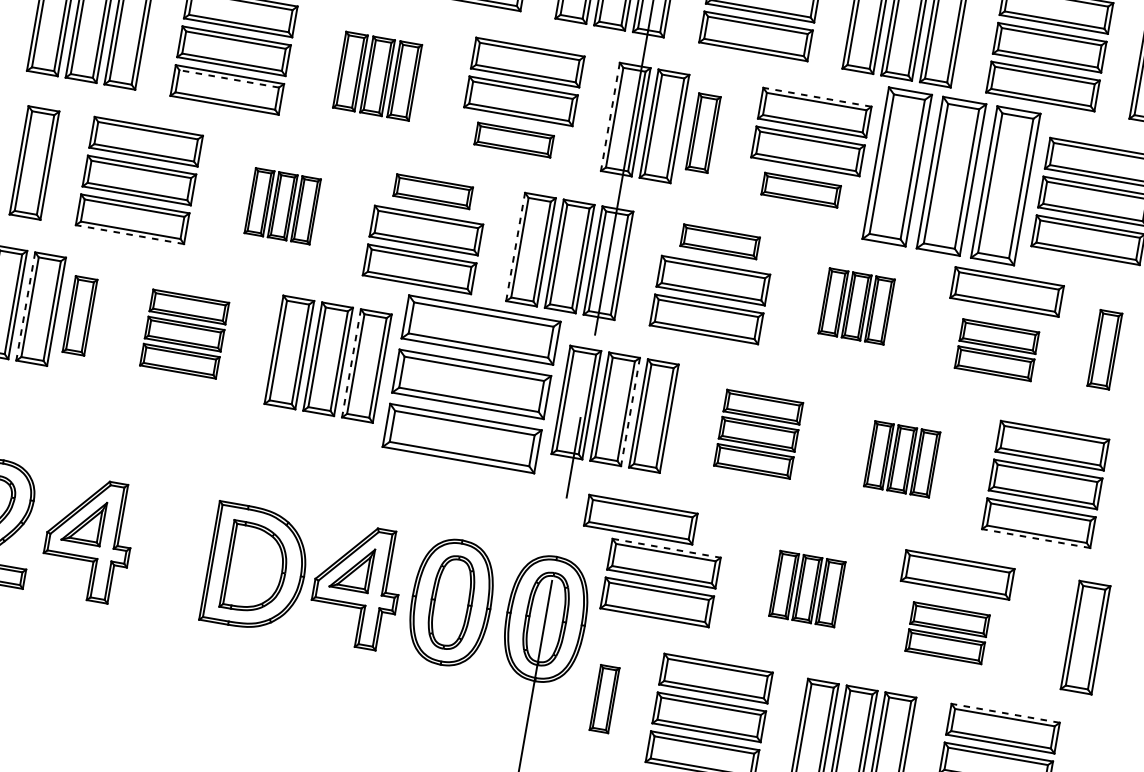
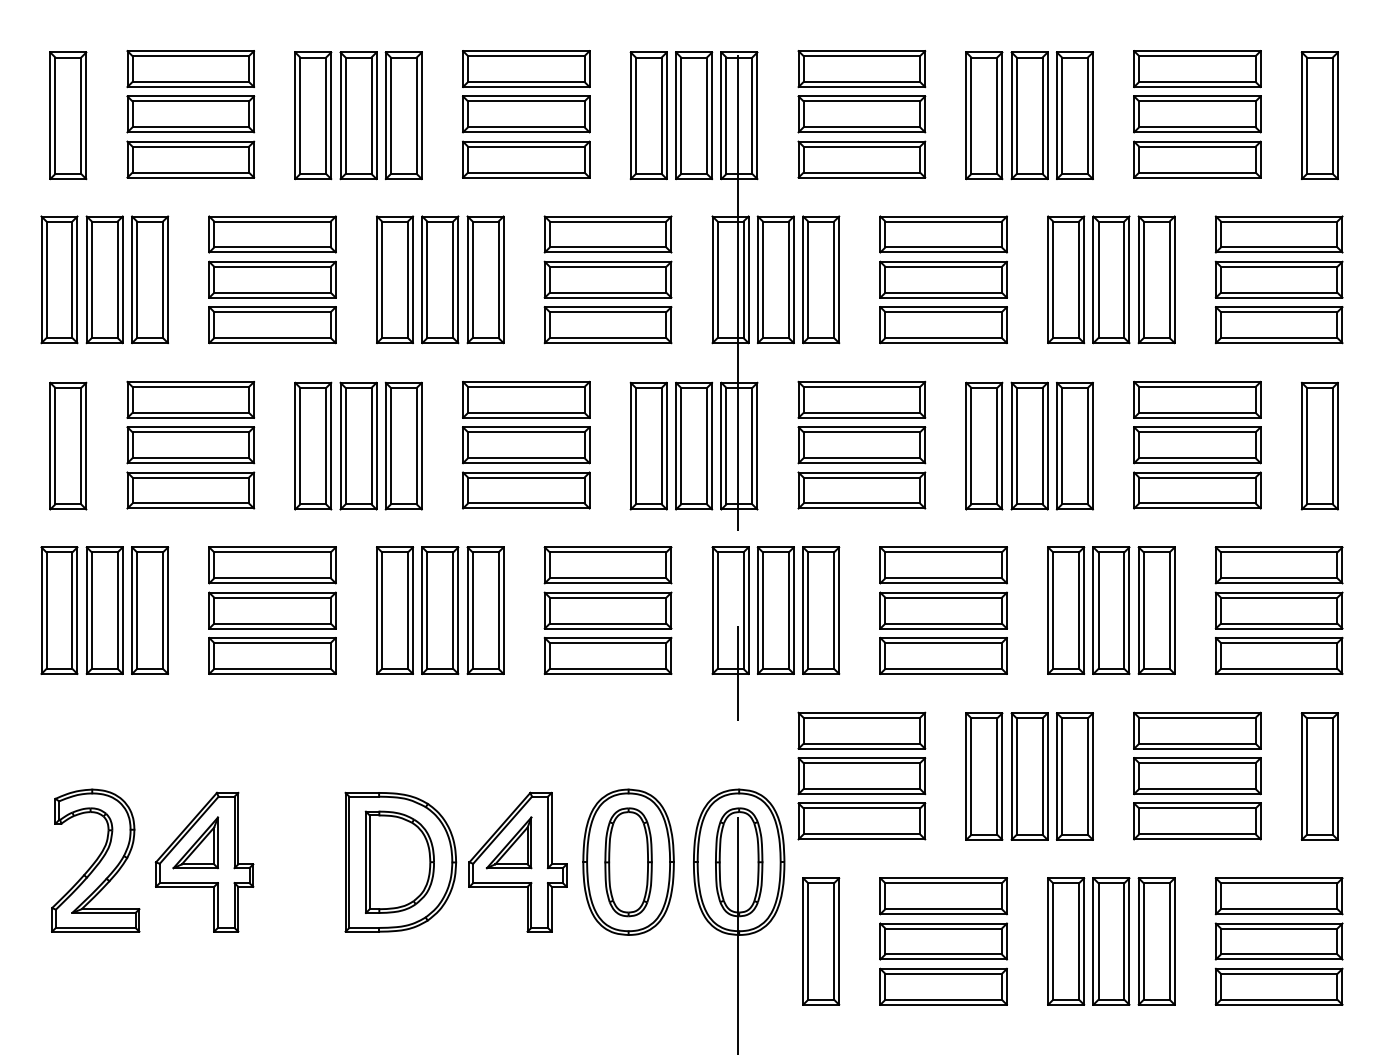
part: (377, 76) -> (440, 279), size x1.43
line: (229, 79) -> (272, 312), dashed -> solid
line: (817, 97) -> (943, 216), dashed -> solid
line: (610, 117) -> (712, 280), dashed -> solid
part: (703, 132) -> (821, 279), size x1.43
part: (513, 140) -> (607, 325), size x1.43
part: (951, 176) -> (1111, 279), size x0.71
part: (801, 190) -> (943, 325), size x1.43
part: (433, 191) -> (526, 399), size x1.43
part: (282, 205) -> (358, 445), size x1.67
line: (129, 234) -> (190, 508), dashed -> solid
part: (719, 241) -> (861, 399), size x1.43
line: (515, 246) -> (630, 445), dashed -> solid
part: (856, 305) -> (1029, 445), size x1.67
line: (25, 307) -> (86, 611), dashed -> solid
part: (80, 315) -> (150, 610), size x1.43
part: (184, 334) -> (272, 610), size x1.43
part: (997, 349) -> (1197, 467), size x1.43
part: (1104, 349) -> (1319, 445), size x1.43
line: (351, 364) -> (467, 611), dashed -> solid
part: (471, 384) -> (607, 610), size x0.71
line: (630, 412) -> (793, 611), dashed -> solid
part: (758, 434) -> (943, 610), size x1.43
part: (902, 459) -> (1111, 610), size x1.67
part: (640, 519) -> (861, 730), moved
line: (1035, 538) -> (1278, 673), dashed -> solid
line: (667, 548) -> (862, 758), dashed -> solid
part: (807, 589) -> (1029, 776), size x1.67
part: (947, 632) -> (1197, 798), size x1.43
part: (1085, 637) -> (1319, 776), moved
part: (604, 699) -> (821, 941), size x1.67
line: (1005, 713) -> (1278, 878), dashed -> solid

